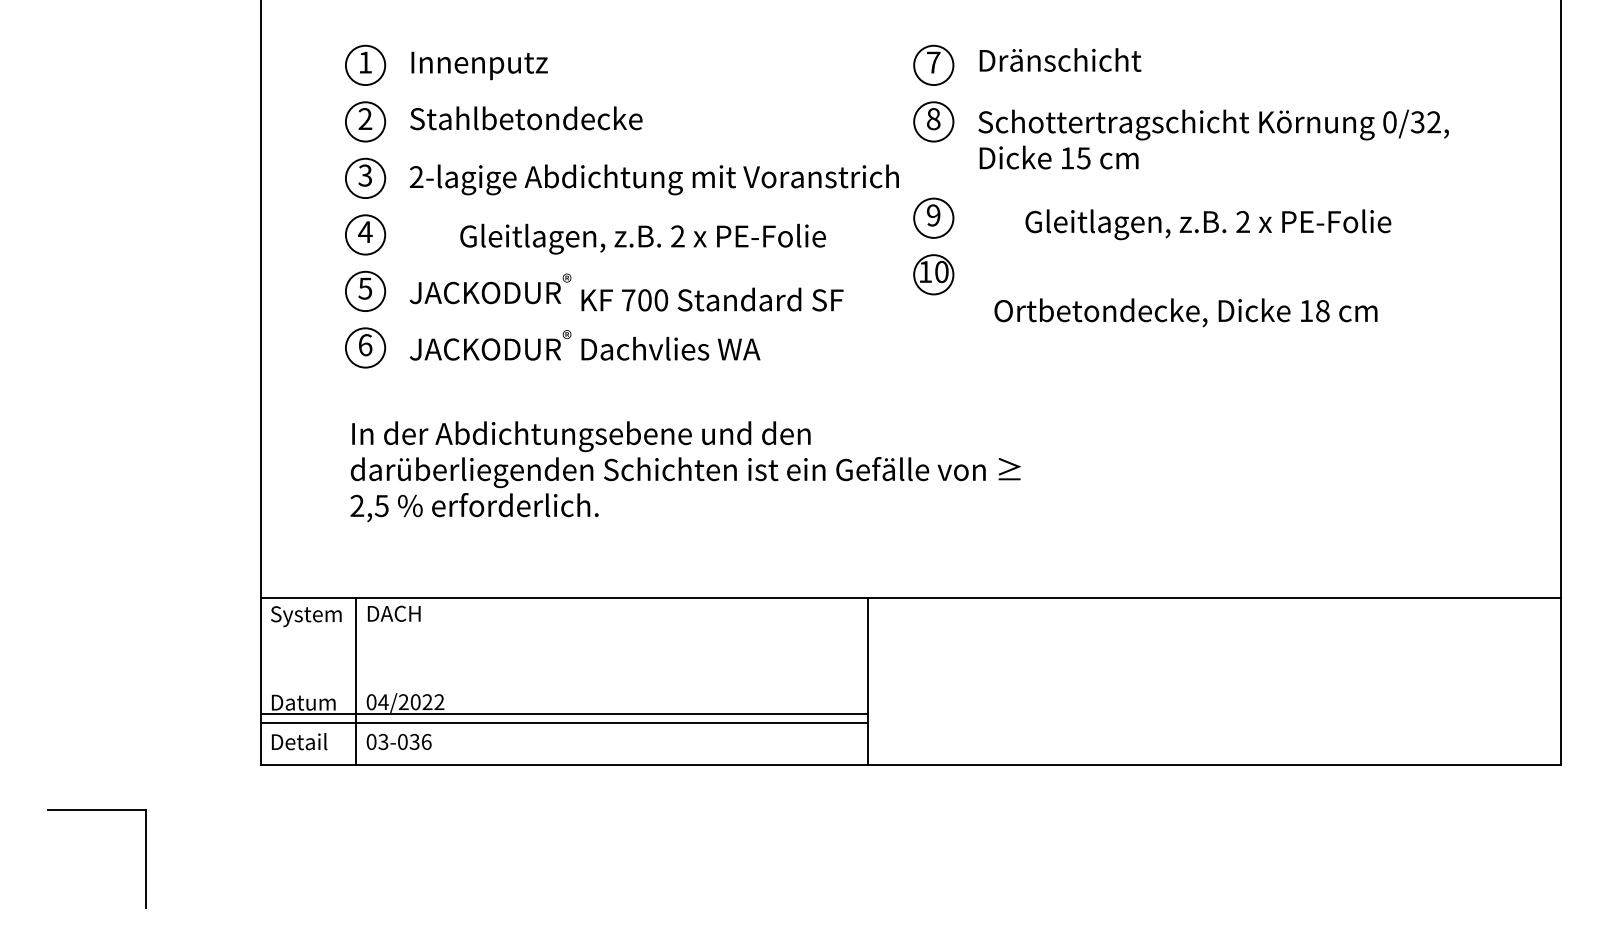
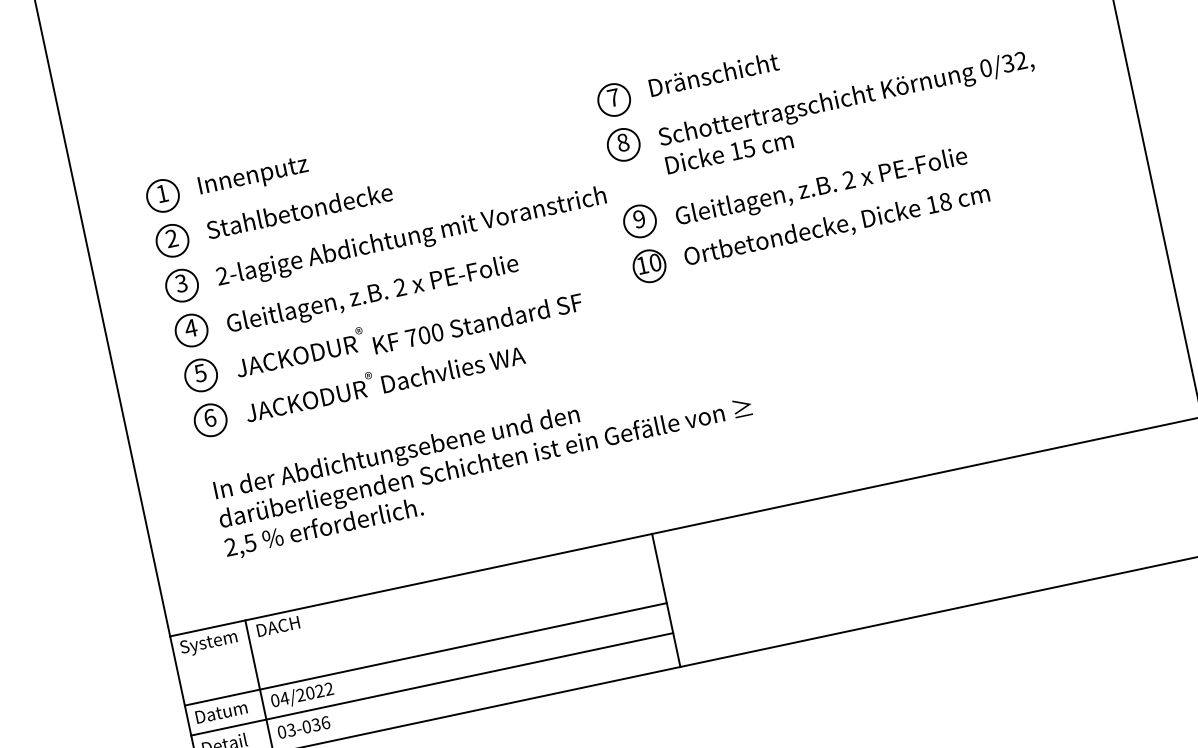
text: (1208, 224) -> (821, 187), moved
text: (642, 238) -> (372, 295), moved
text: (1185, 312) -> (836, 226), moved
line: (564, 714) -> (425, 654), moved

